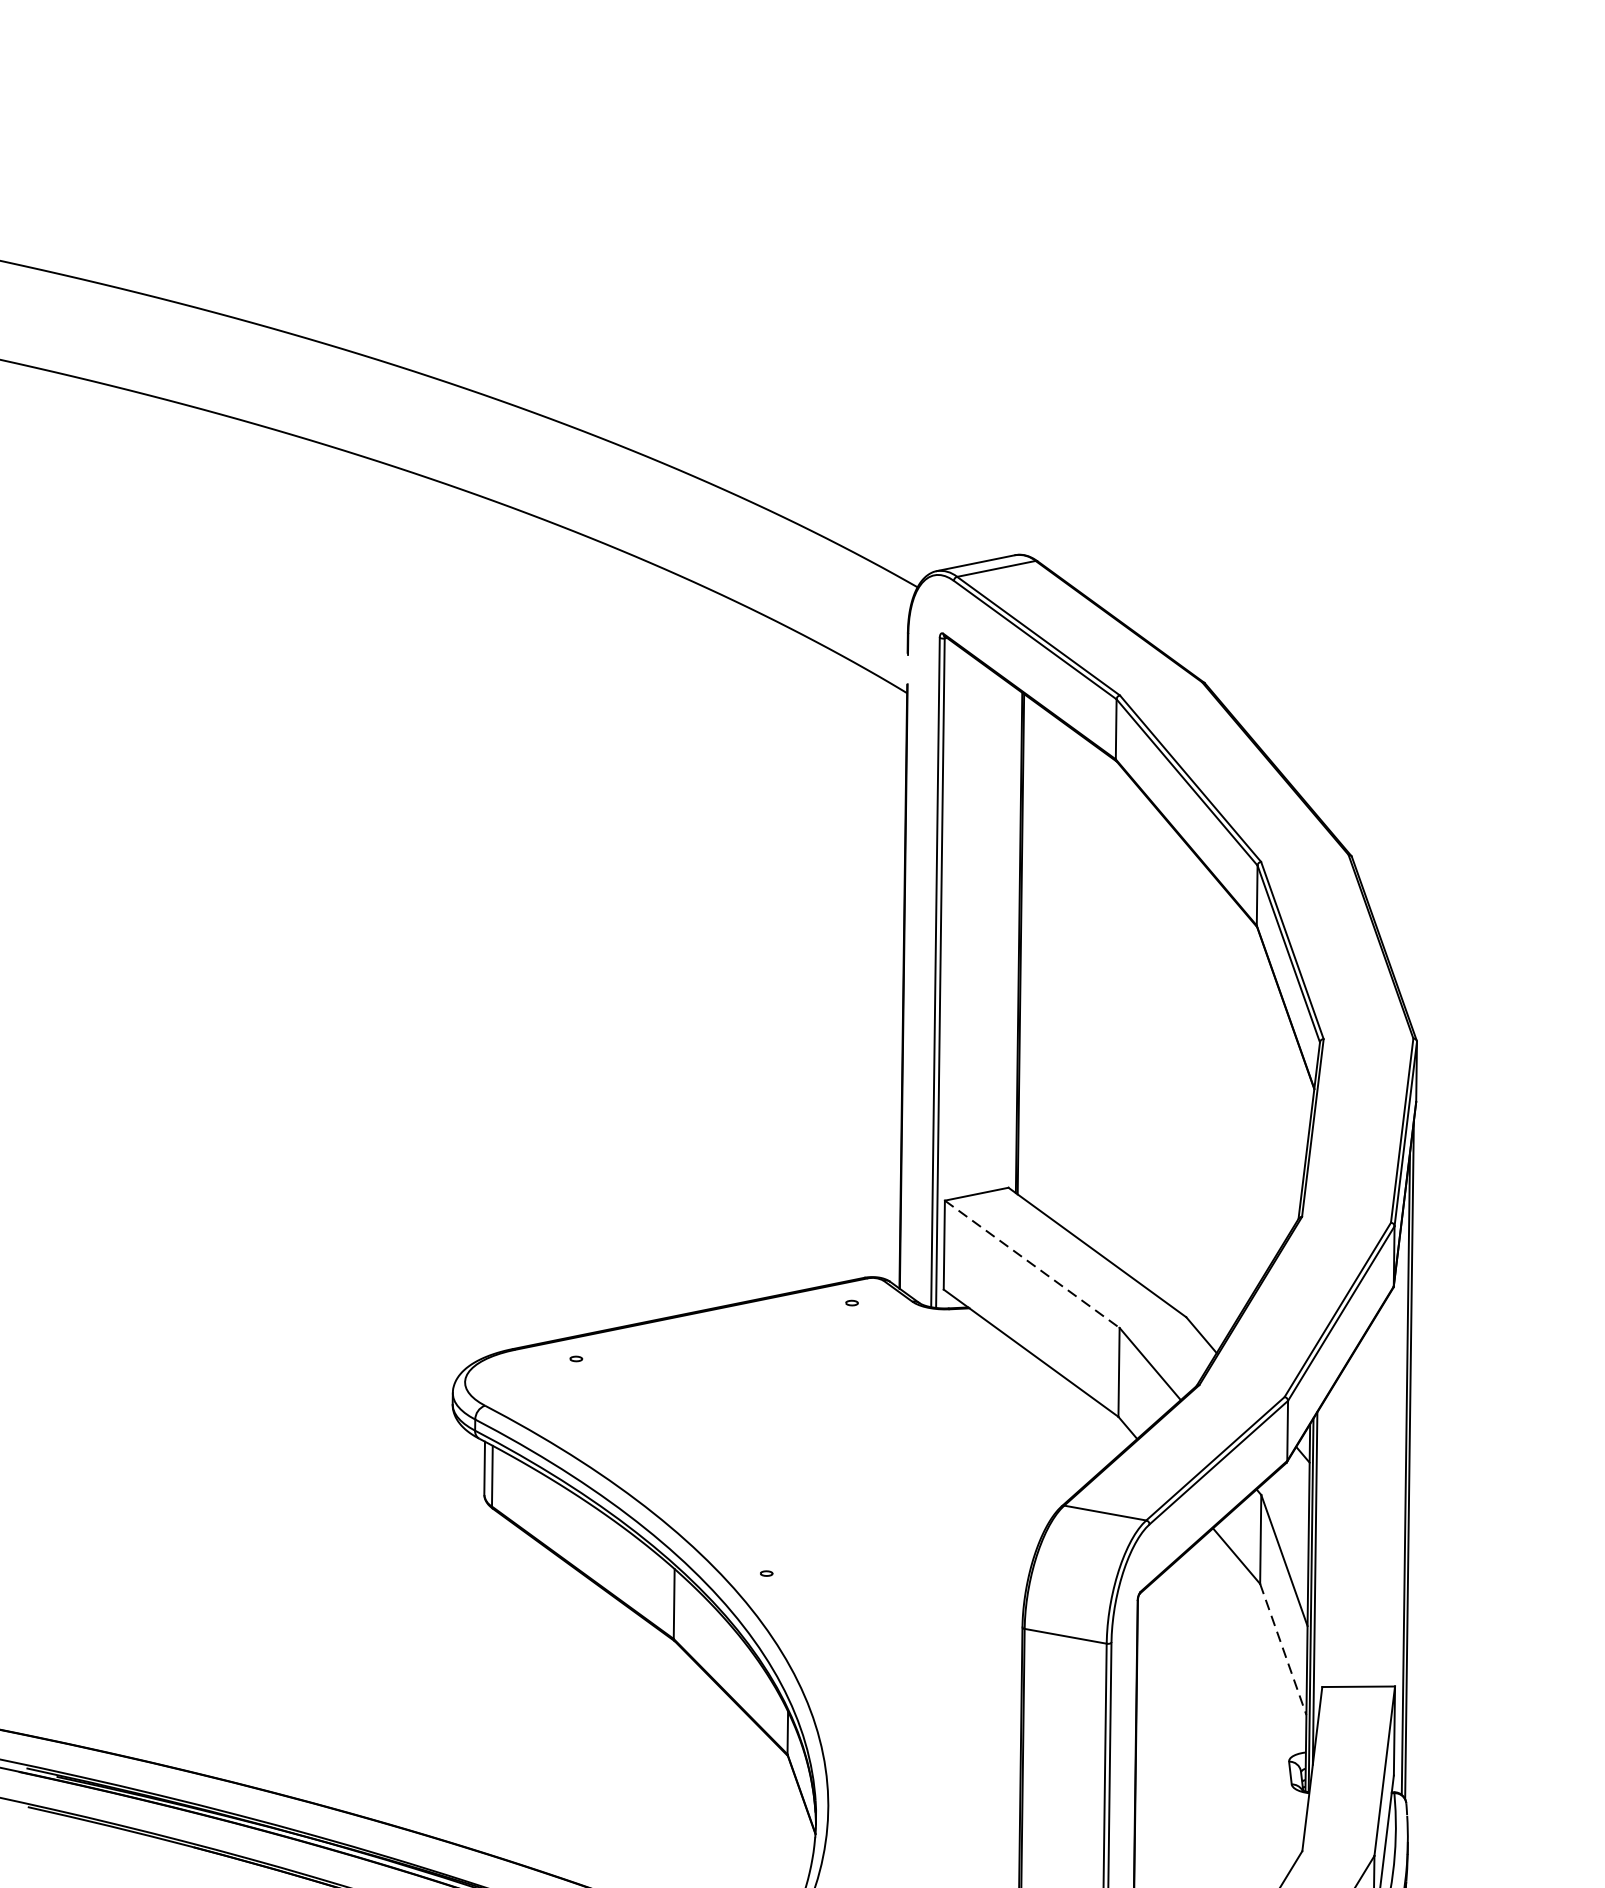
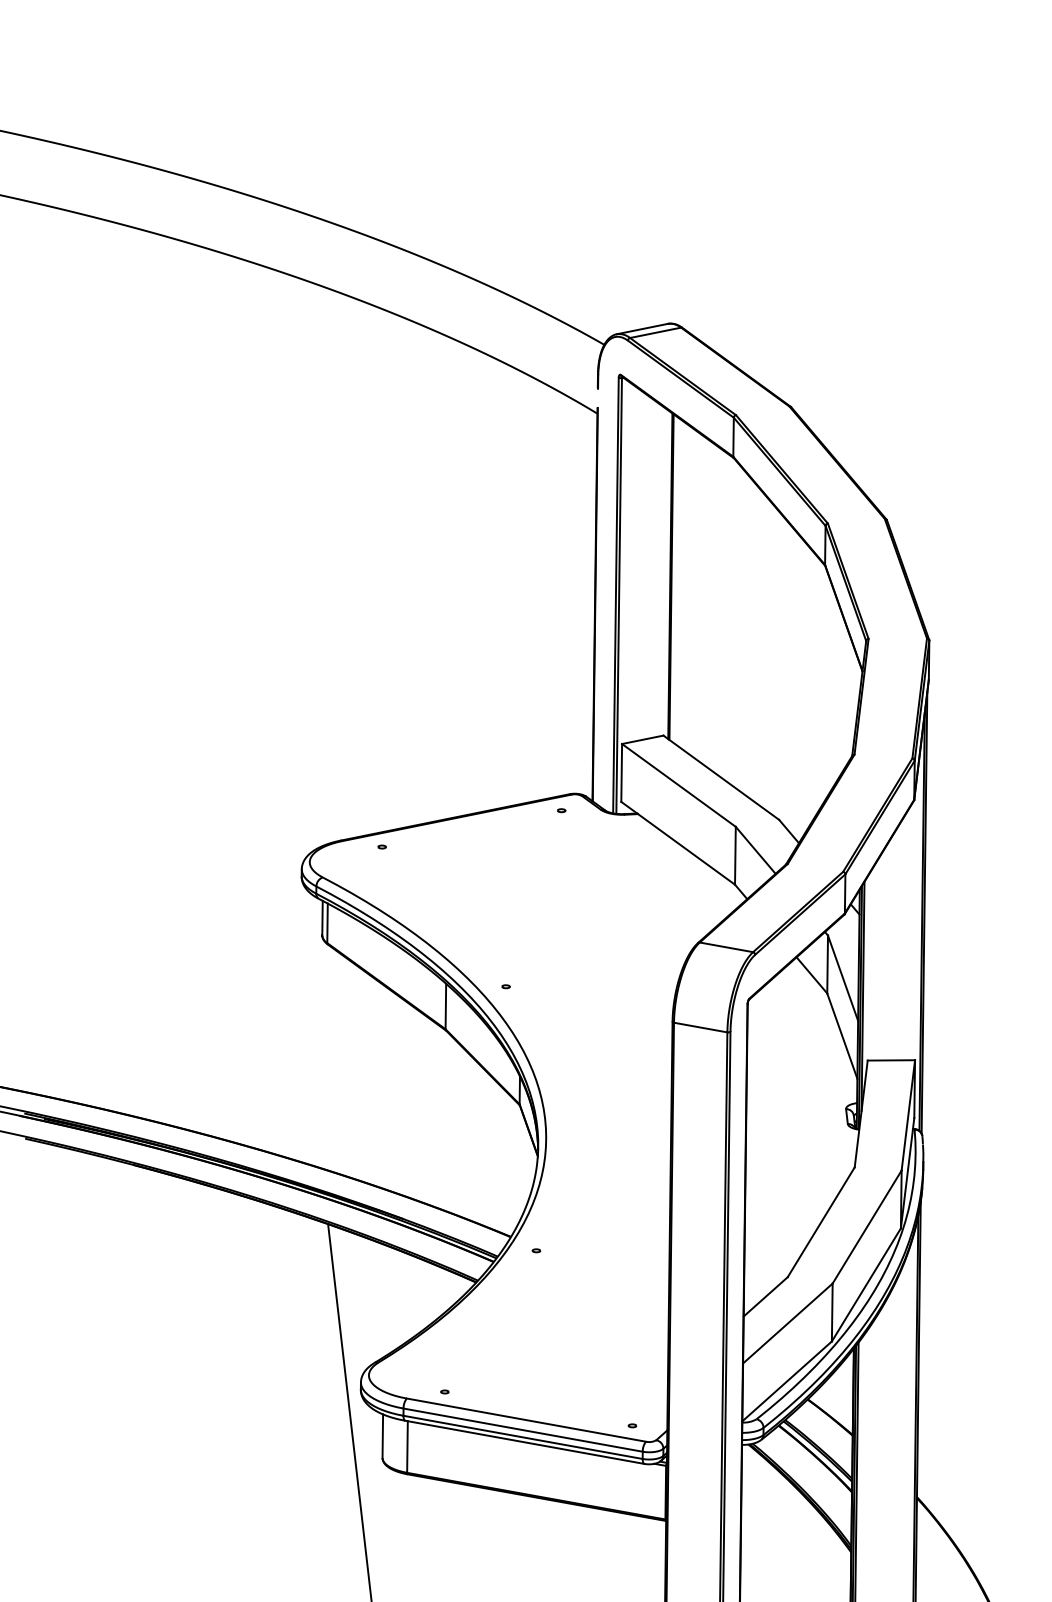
line: (1033, 1264) -> (679, 785), dashed -> solid
line: (1283, 1650) -> (842, 1036), dashed -> solid

